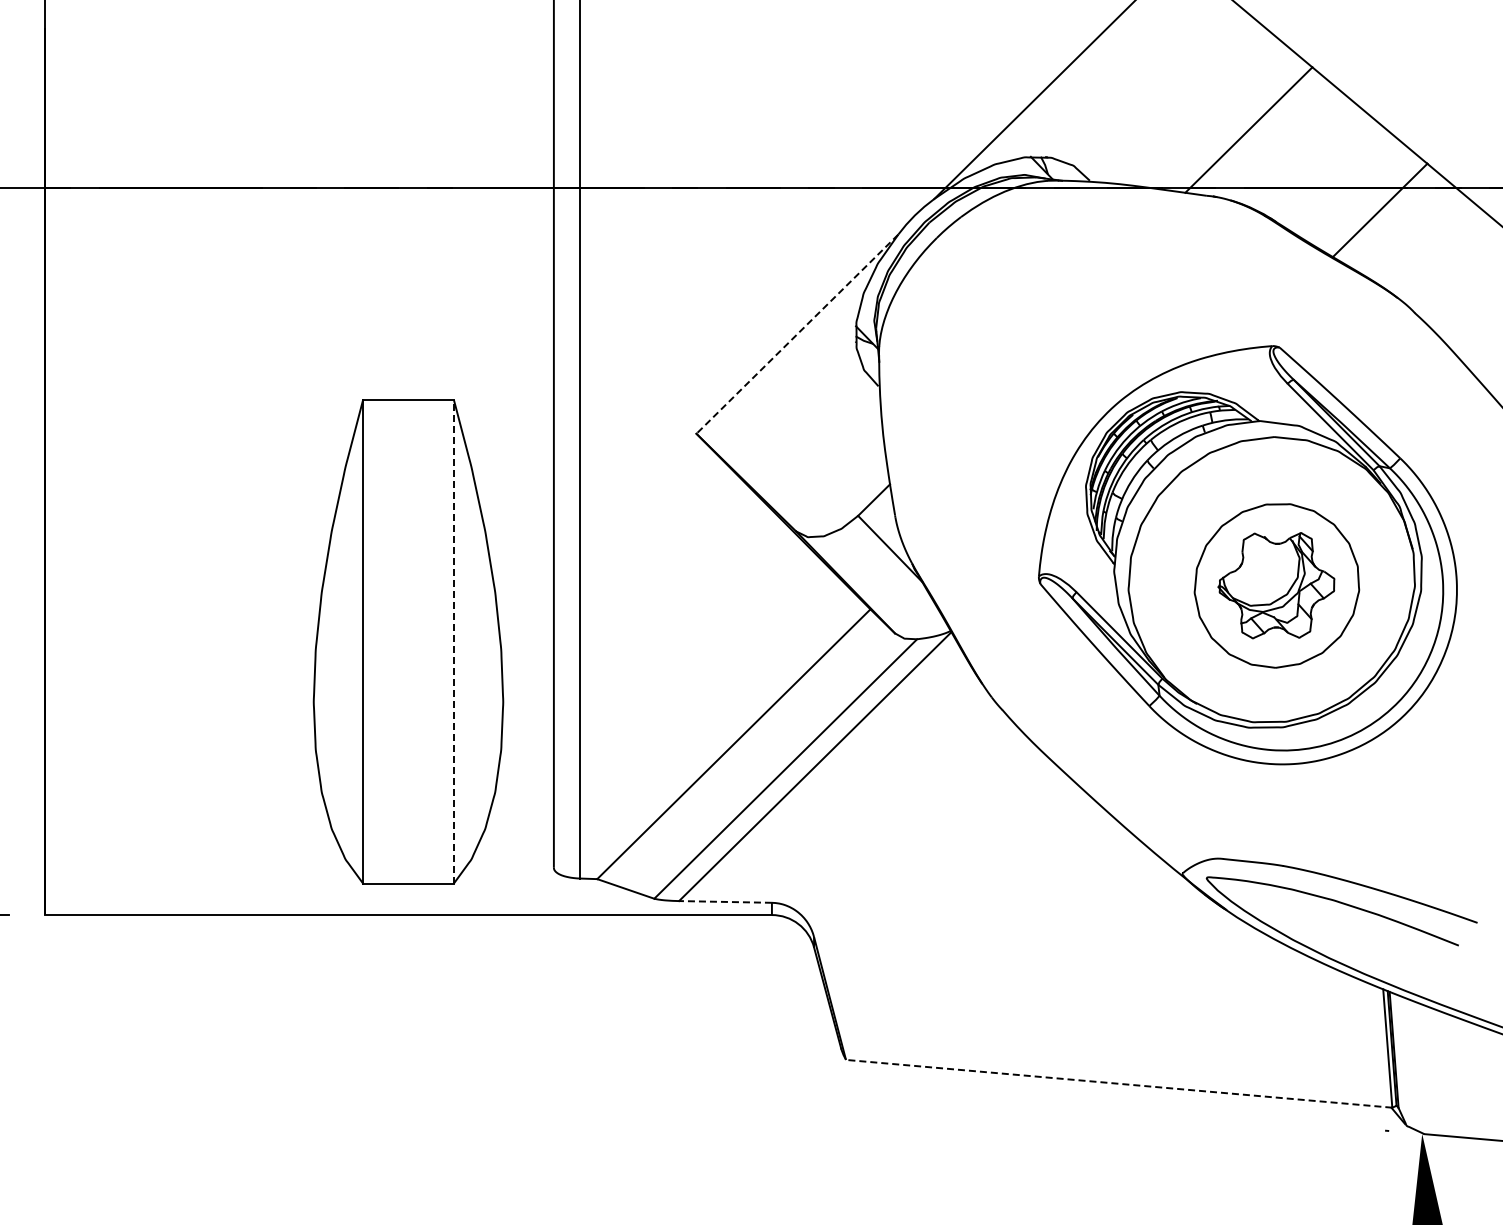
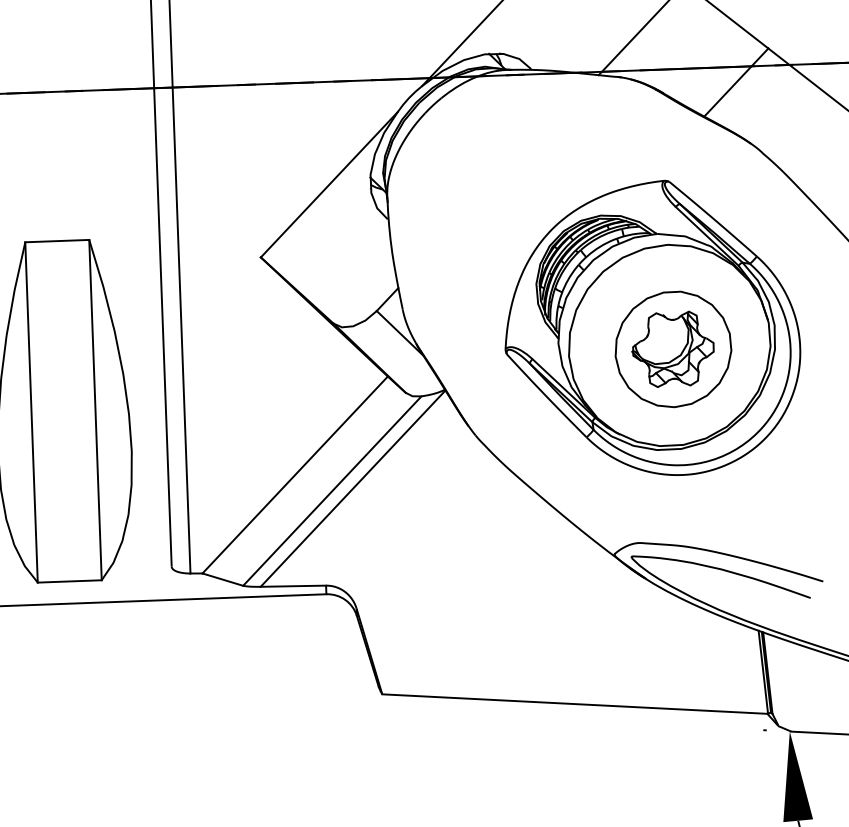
line: (797, 334) -> (329, 184), dashed -> solid
line: (453, 641) -> (95, 409), dashed -> solid
line: (725, 901) -> (293, 585), dashed -> solid
line: (1118, 1083) -> (574, 703), dashed -> solid

